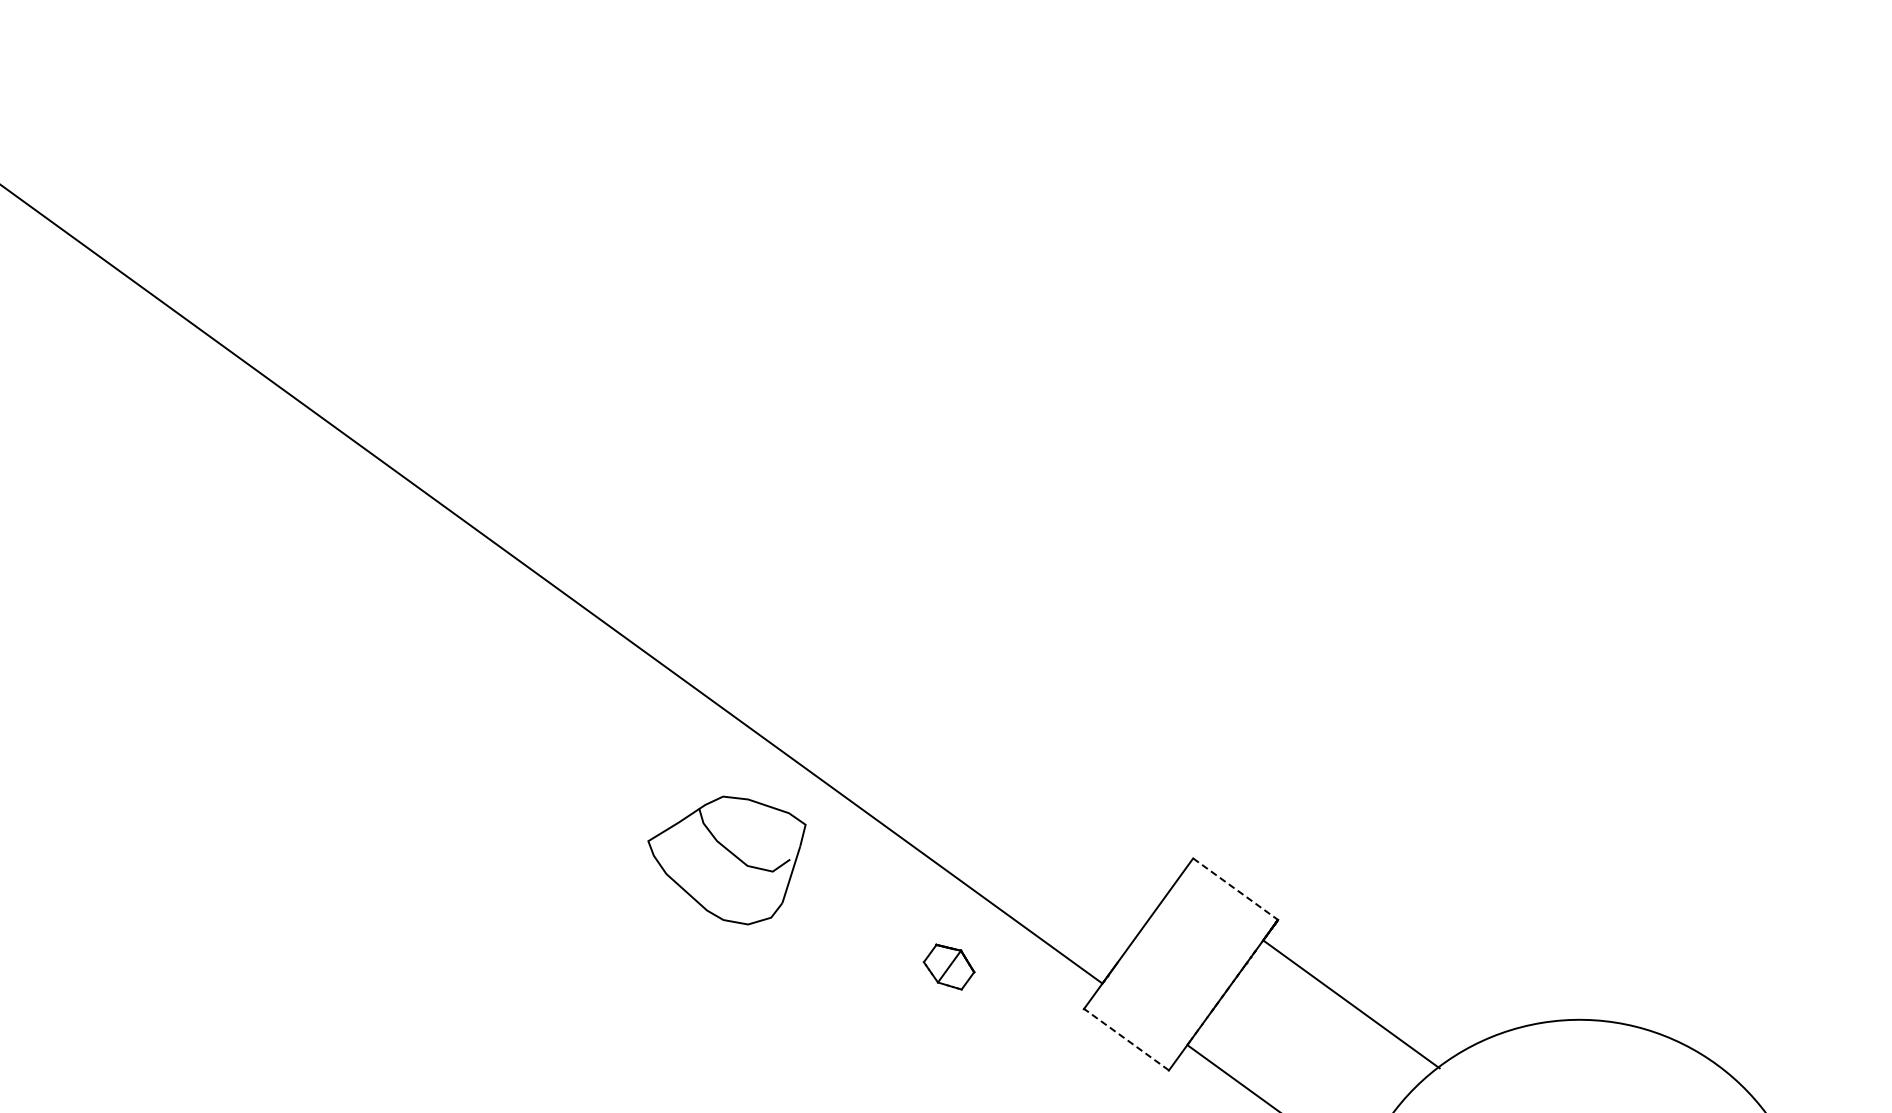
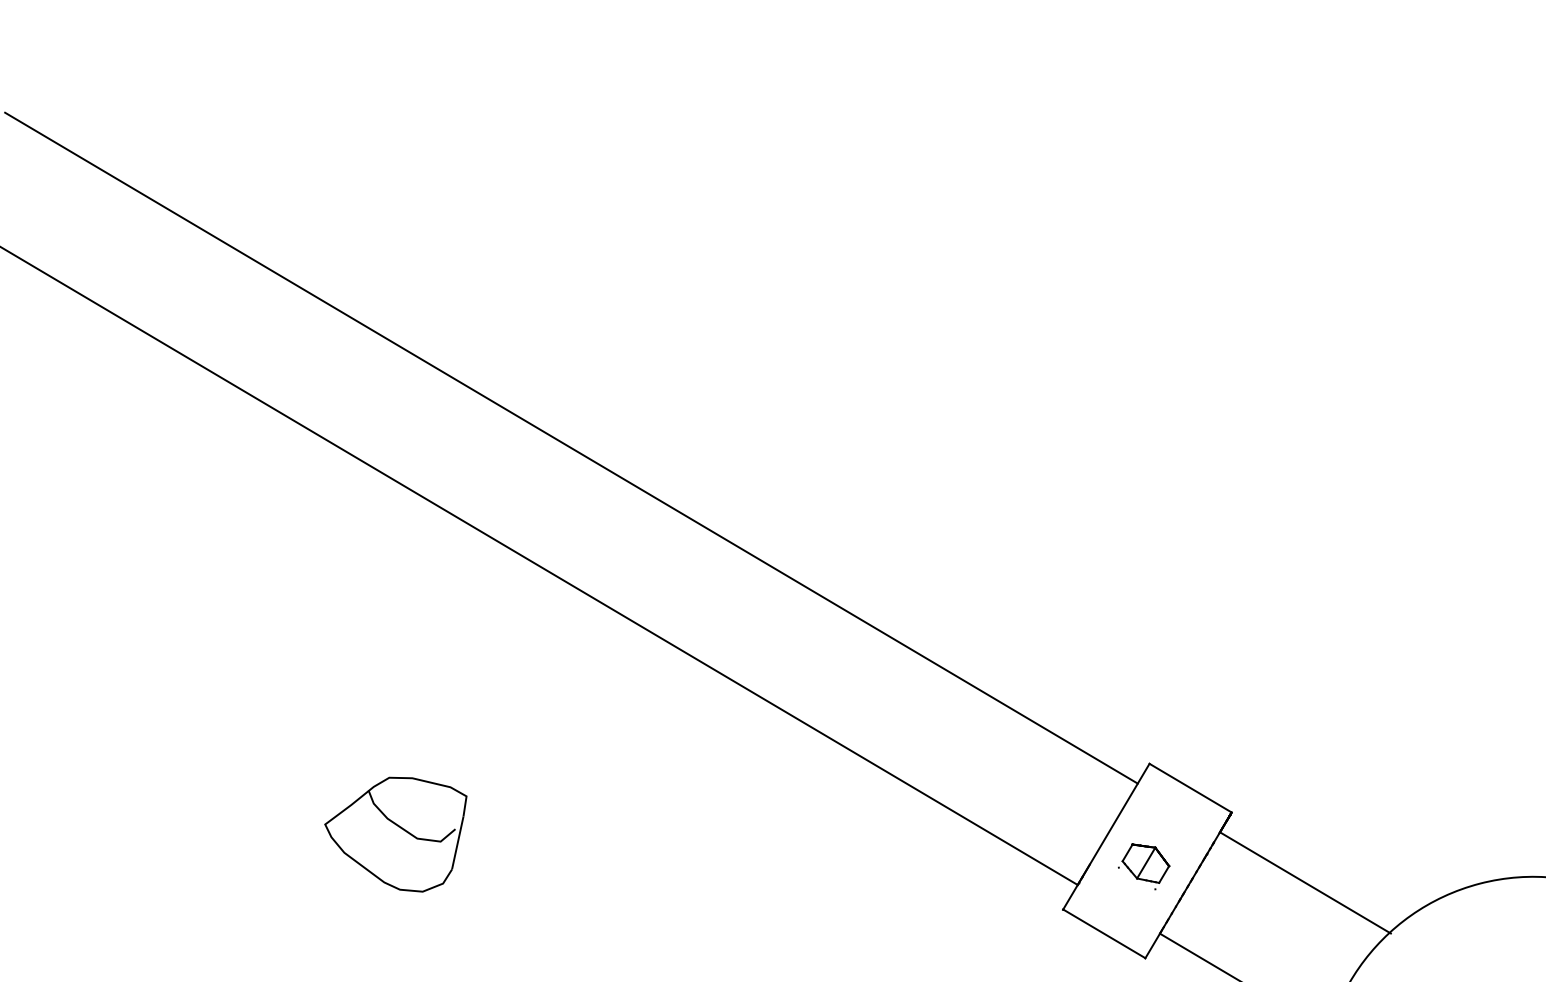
line: (593, 454) -> (571, 447), added
part: (726, 860) -> (397, 835), moved
line: (1236, 889) -> (1191, 788), dashed -> solid
part: (948, 966) -> (1145, 863), moved
line: (1126, 1039) -> (1104, 933), dashed -> solid

